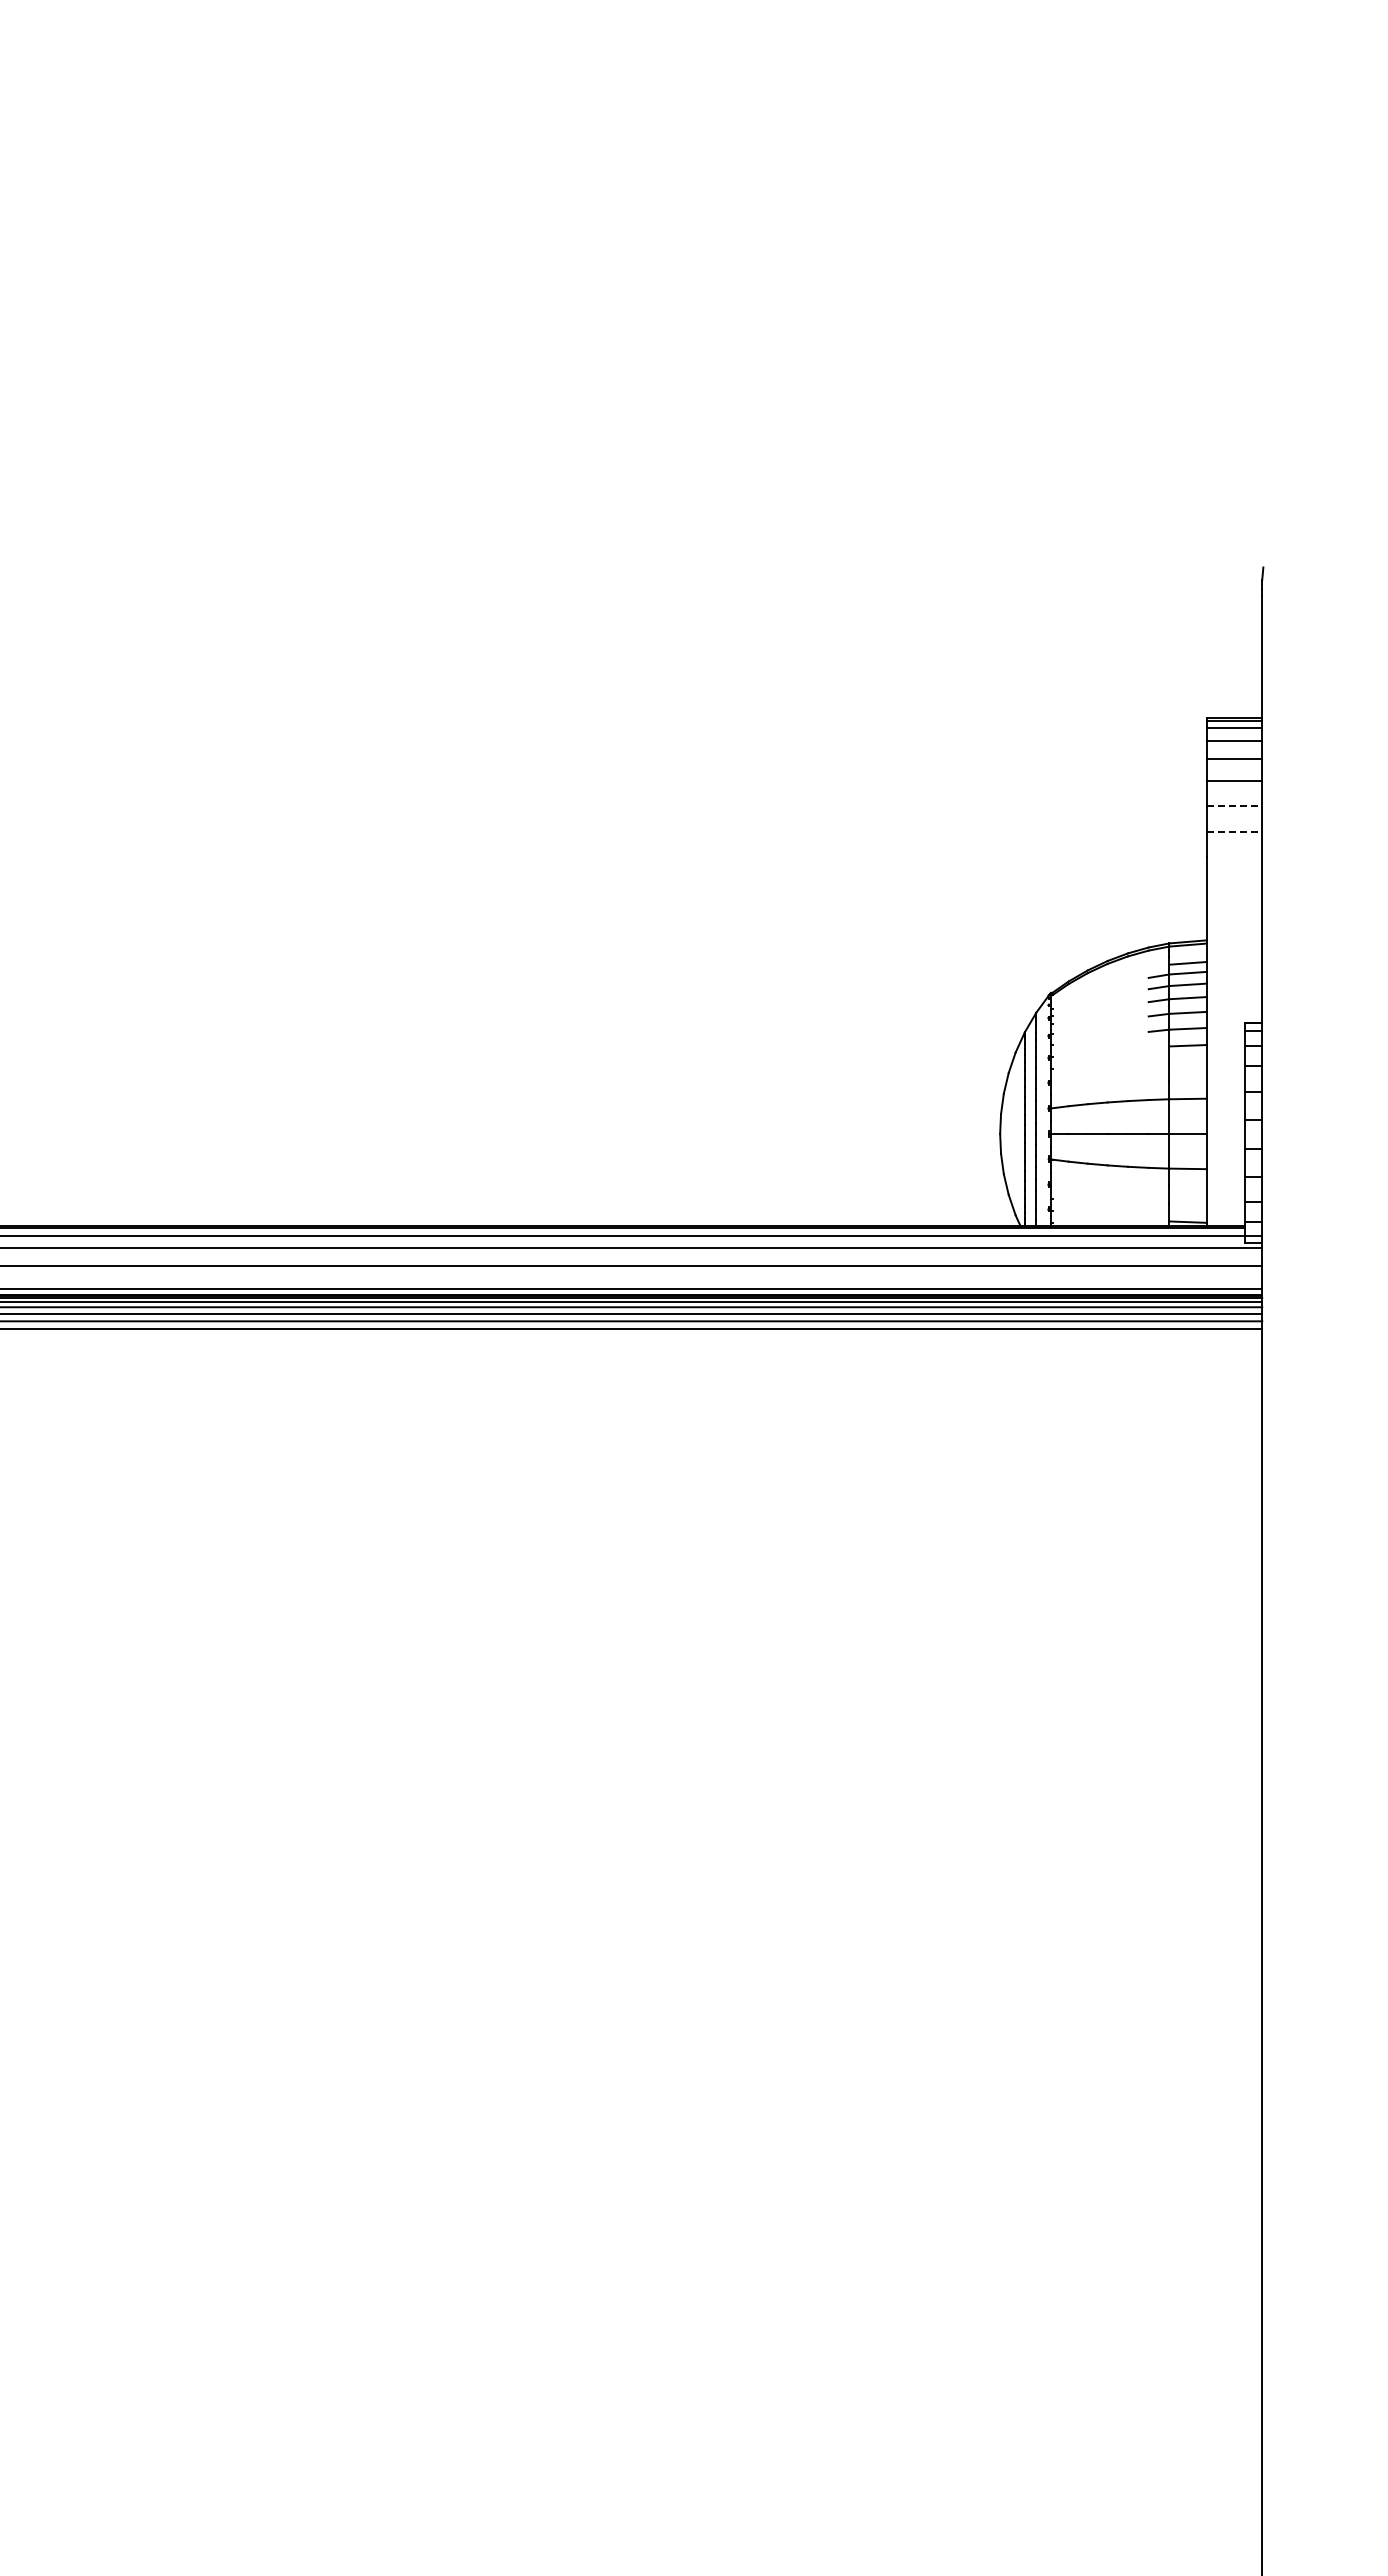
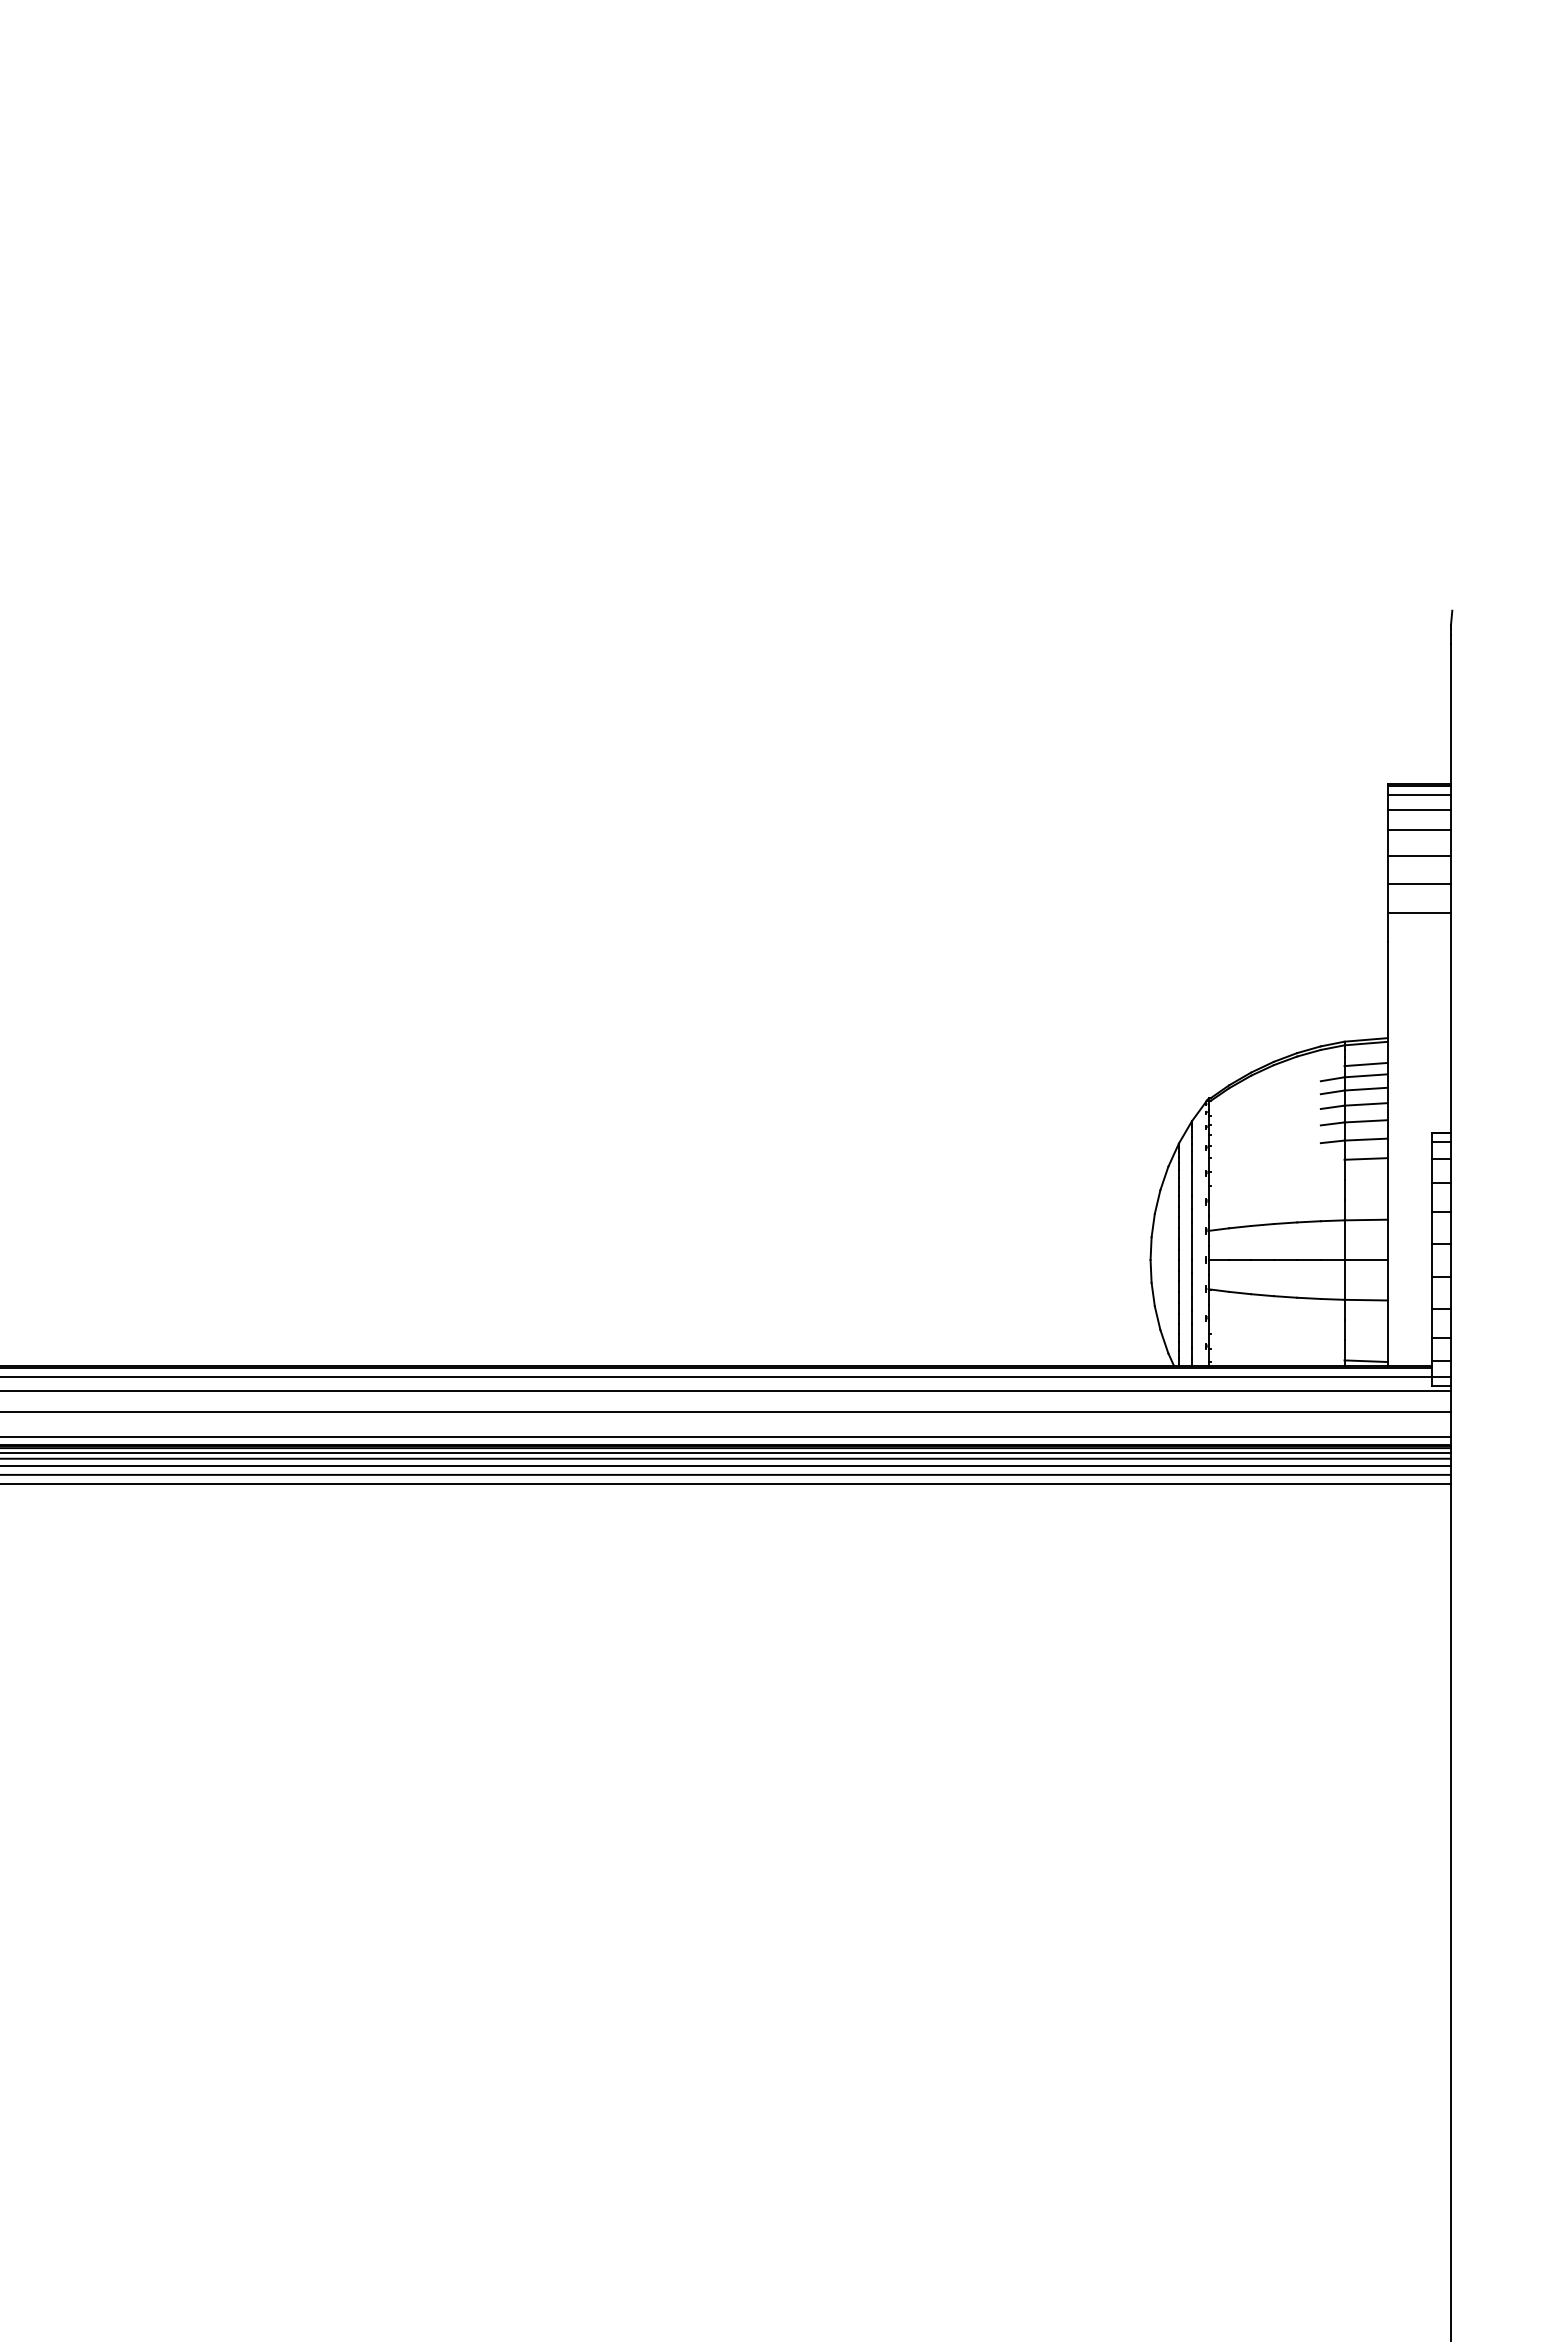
line: (1234, 805) -> (1419, 883), dashed -> solid
line: (1234, 831) -> (1419, 913), dashed -> solid

